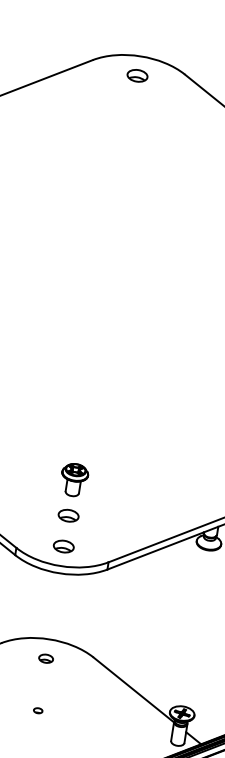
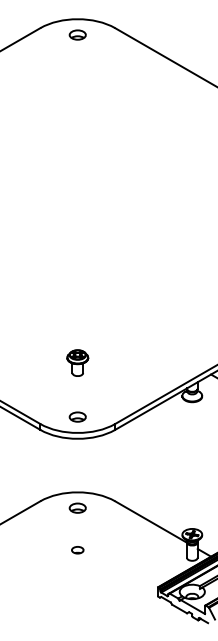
part: (68, 514) -> (77, 391), removed
part: (46, 657) -> (77, 507), size x1.43
part: (37, 710) -> (77, 550), size x1.67

